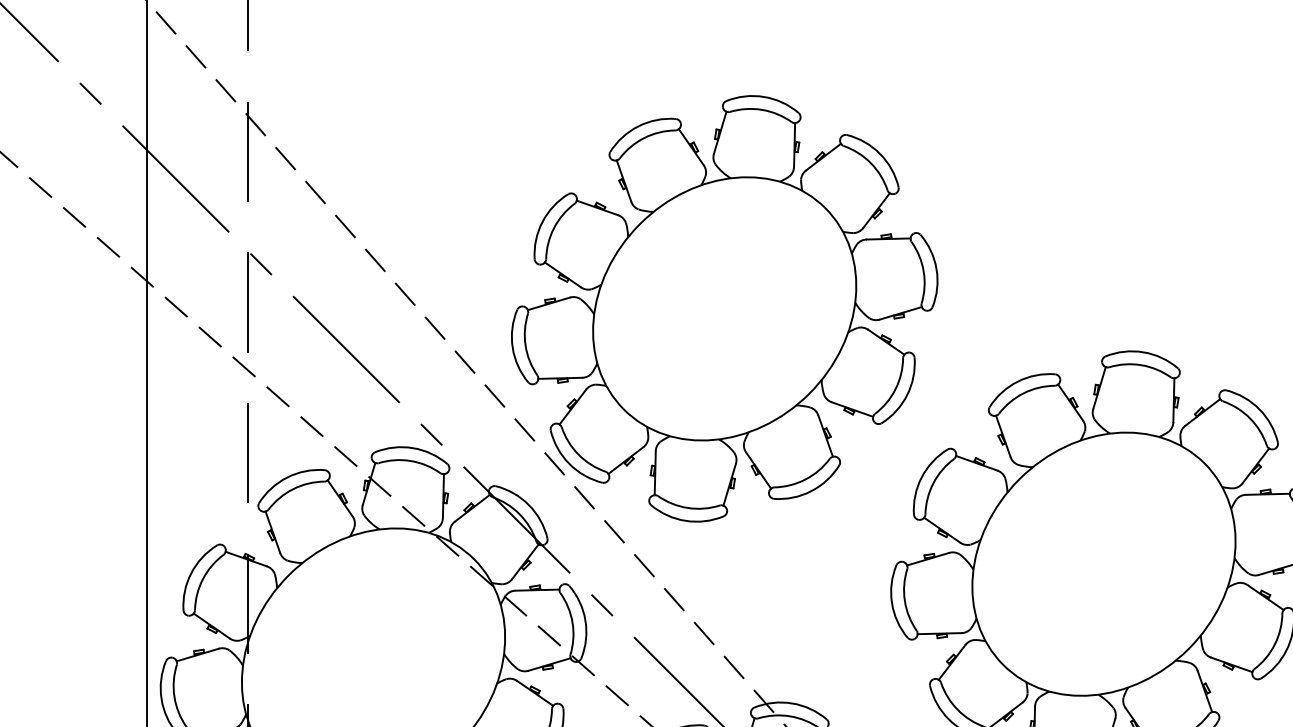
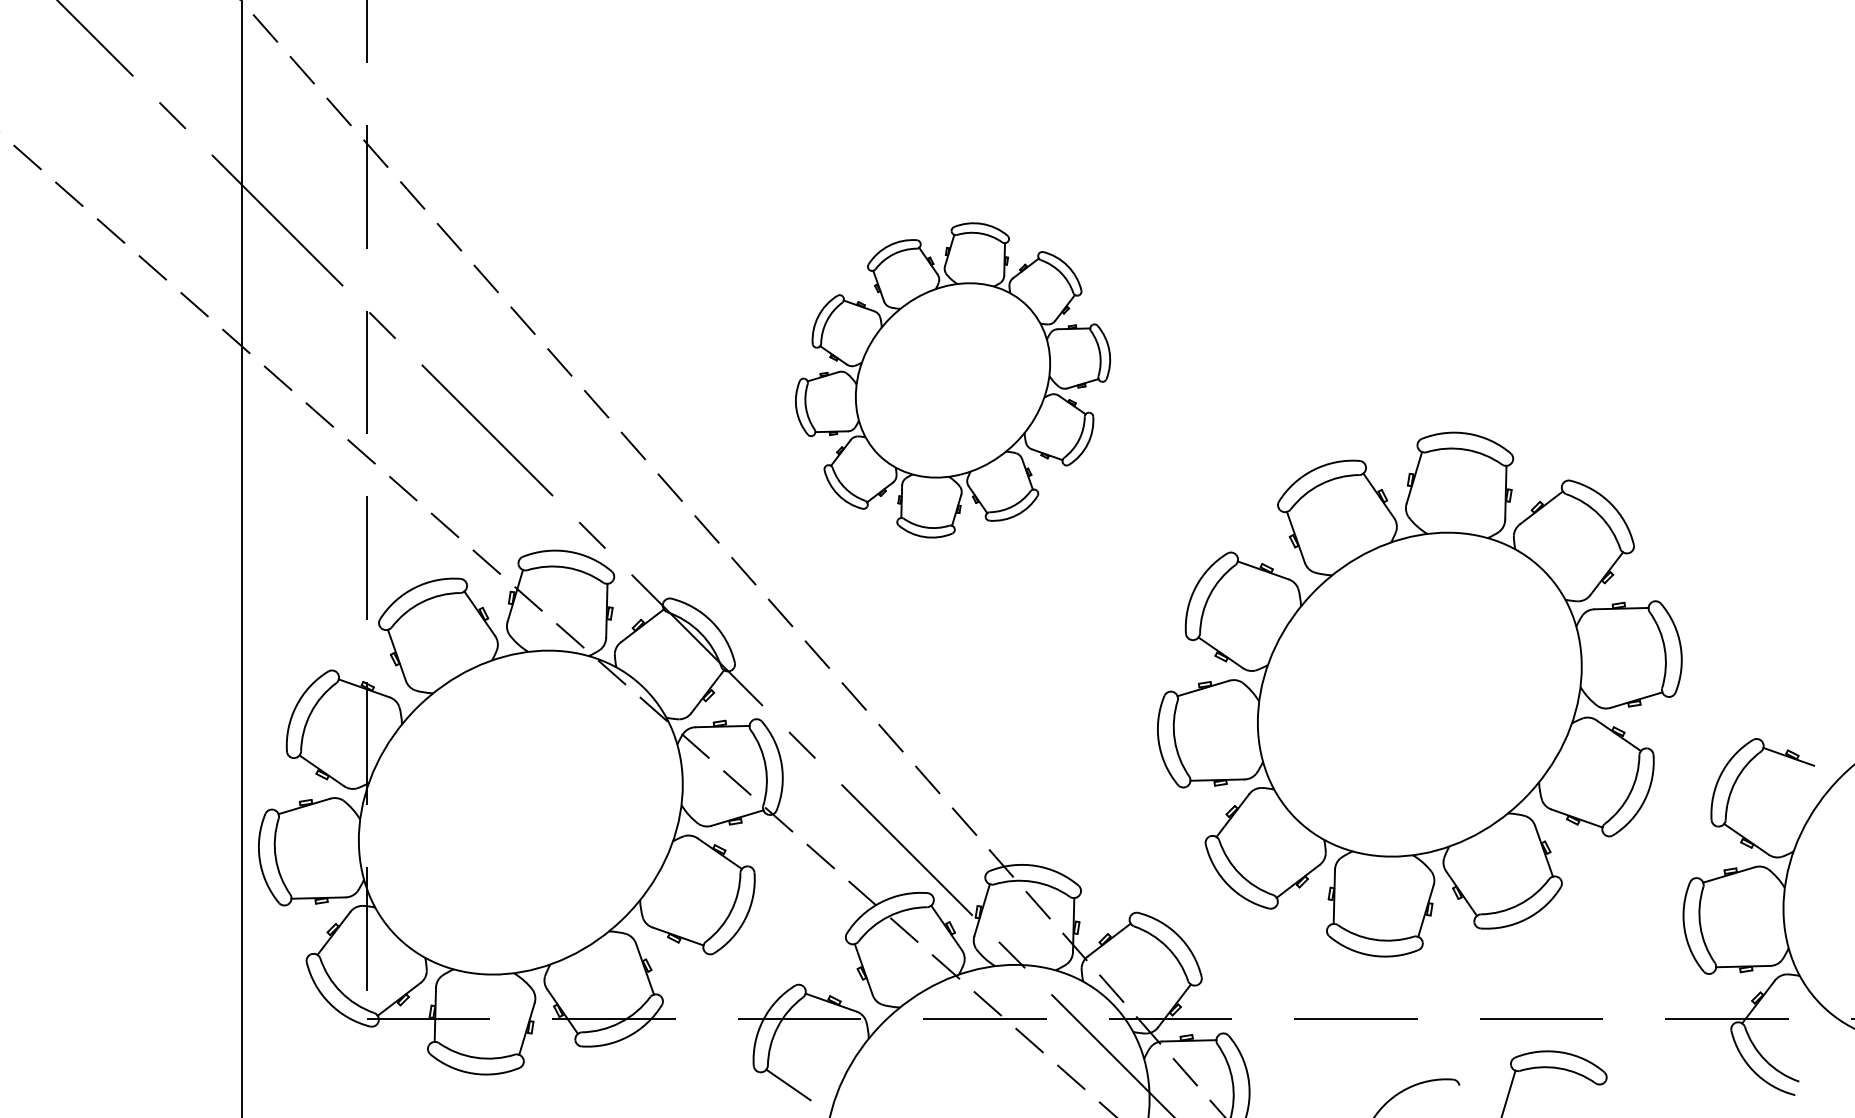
part: (724, 308) -> (952, 380), size x0.6

